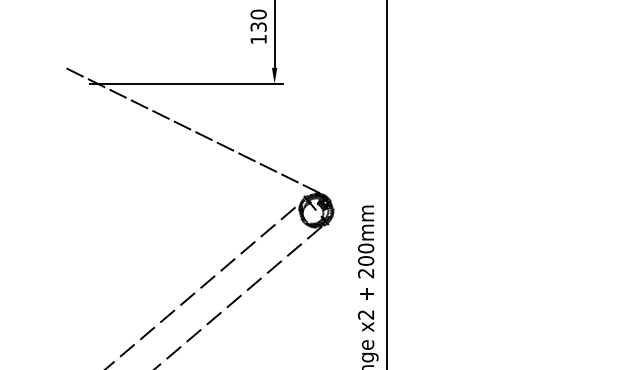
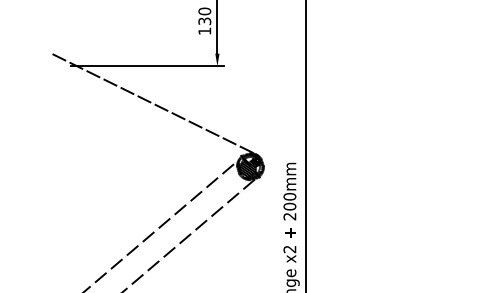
hatch: (312, 214) -> (247, 169), added

